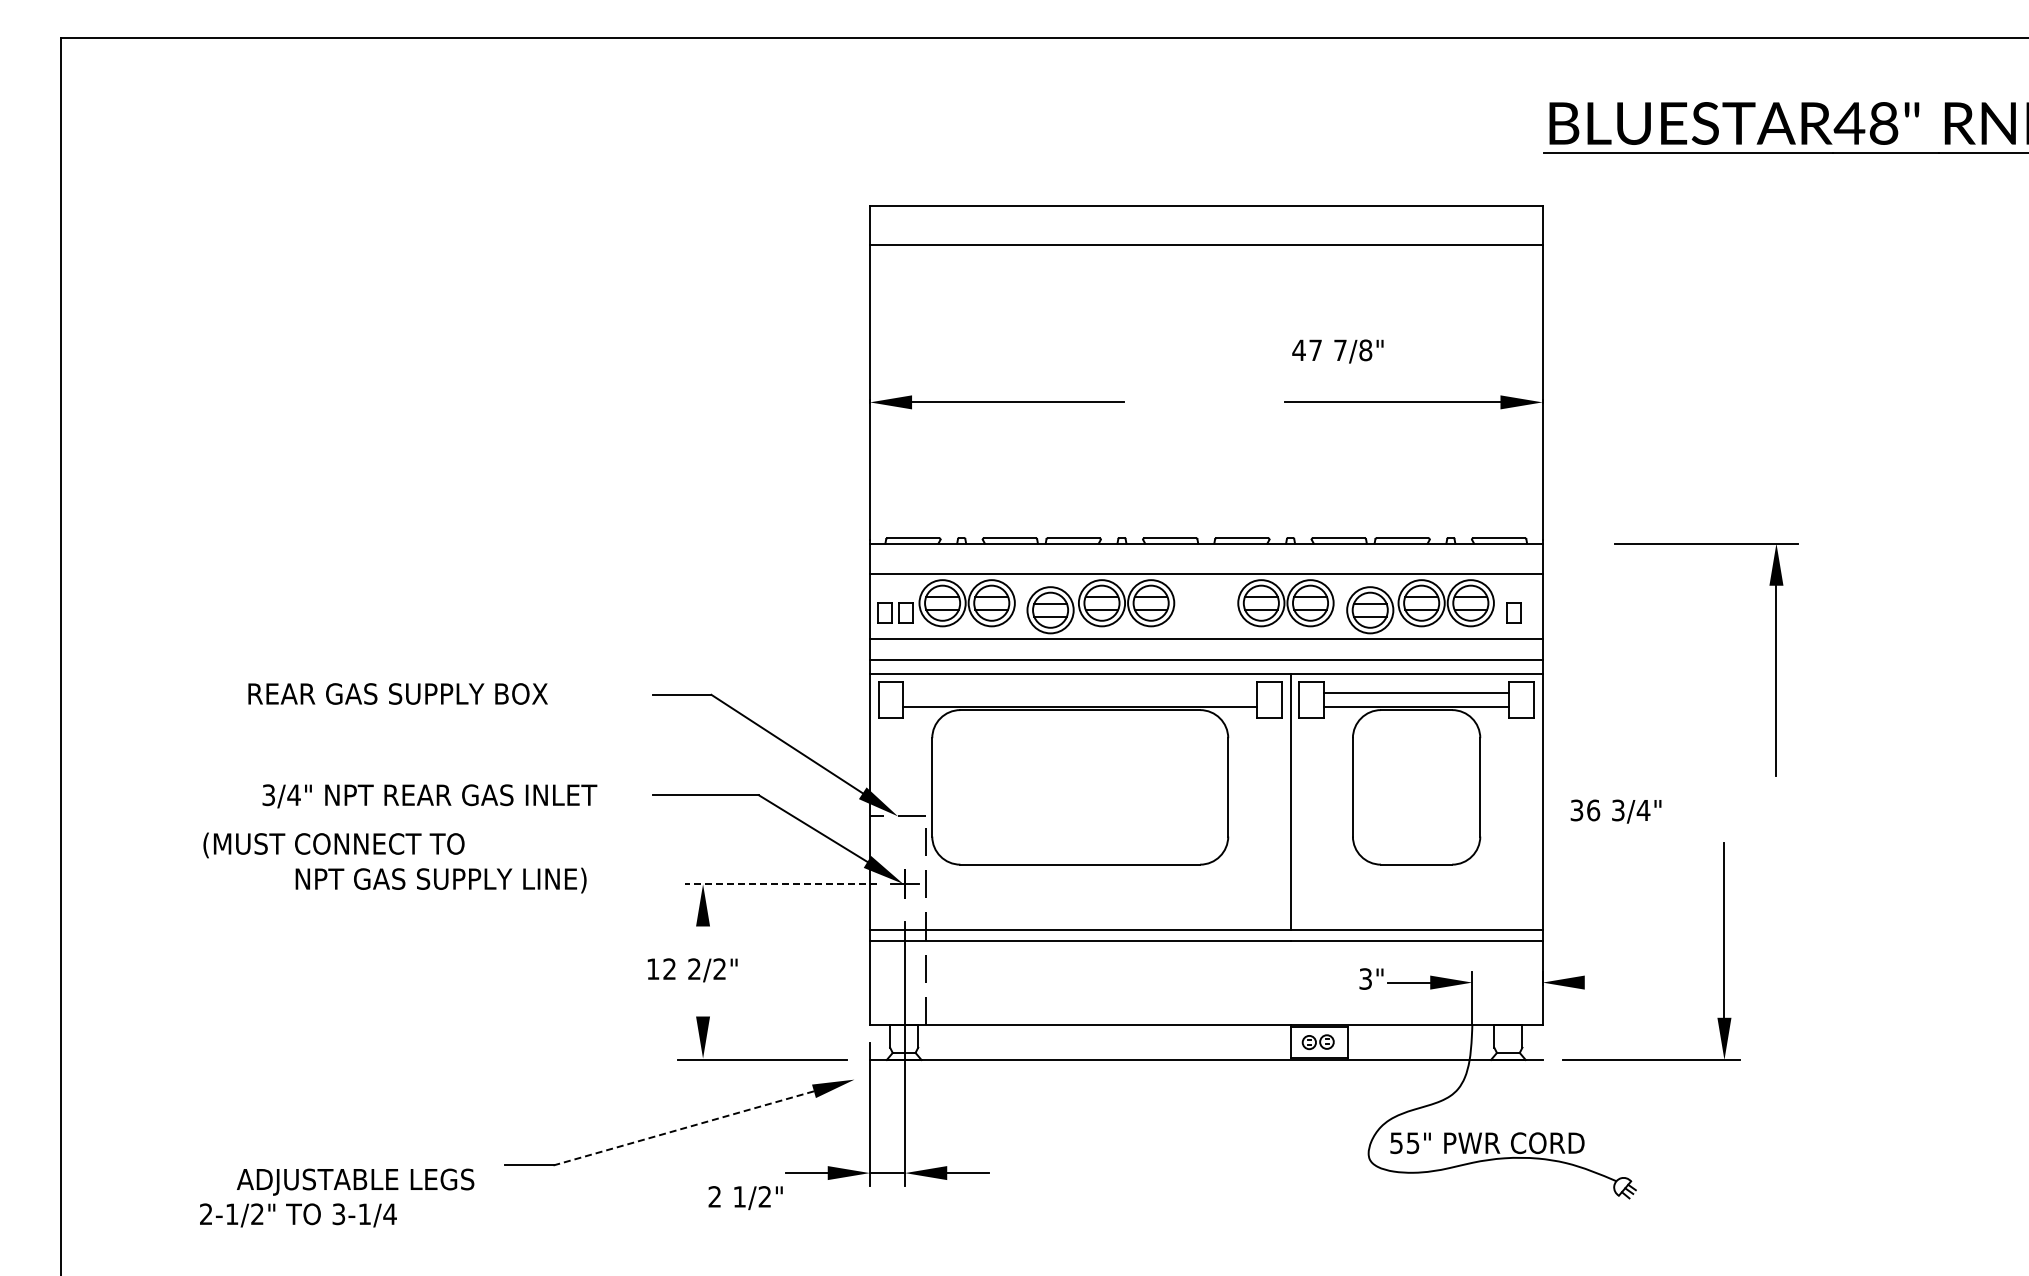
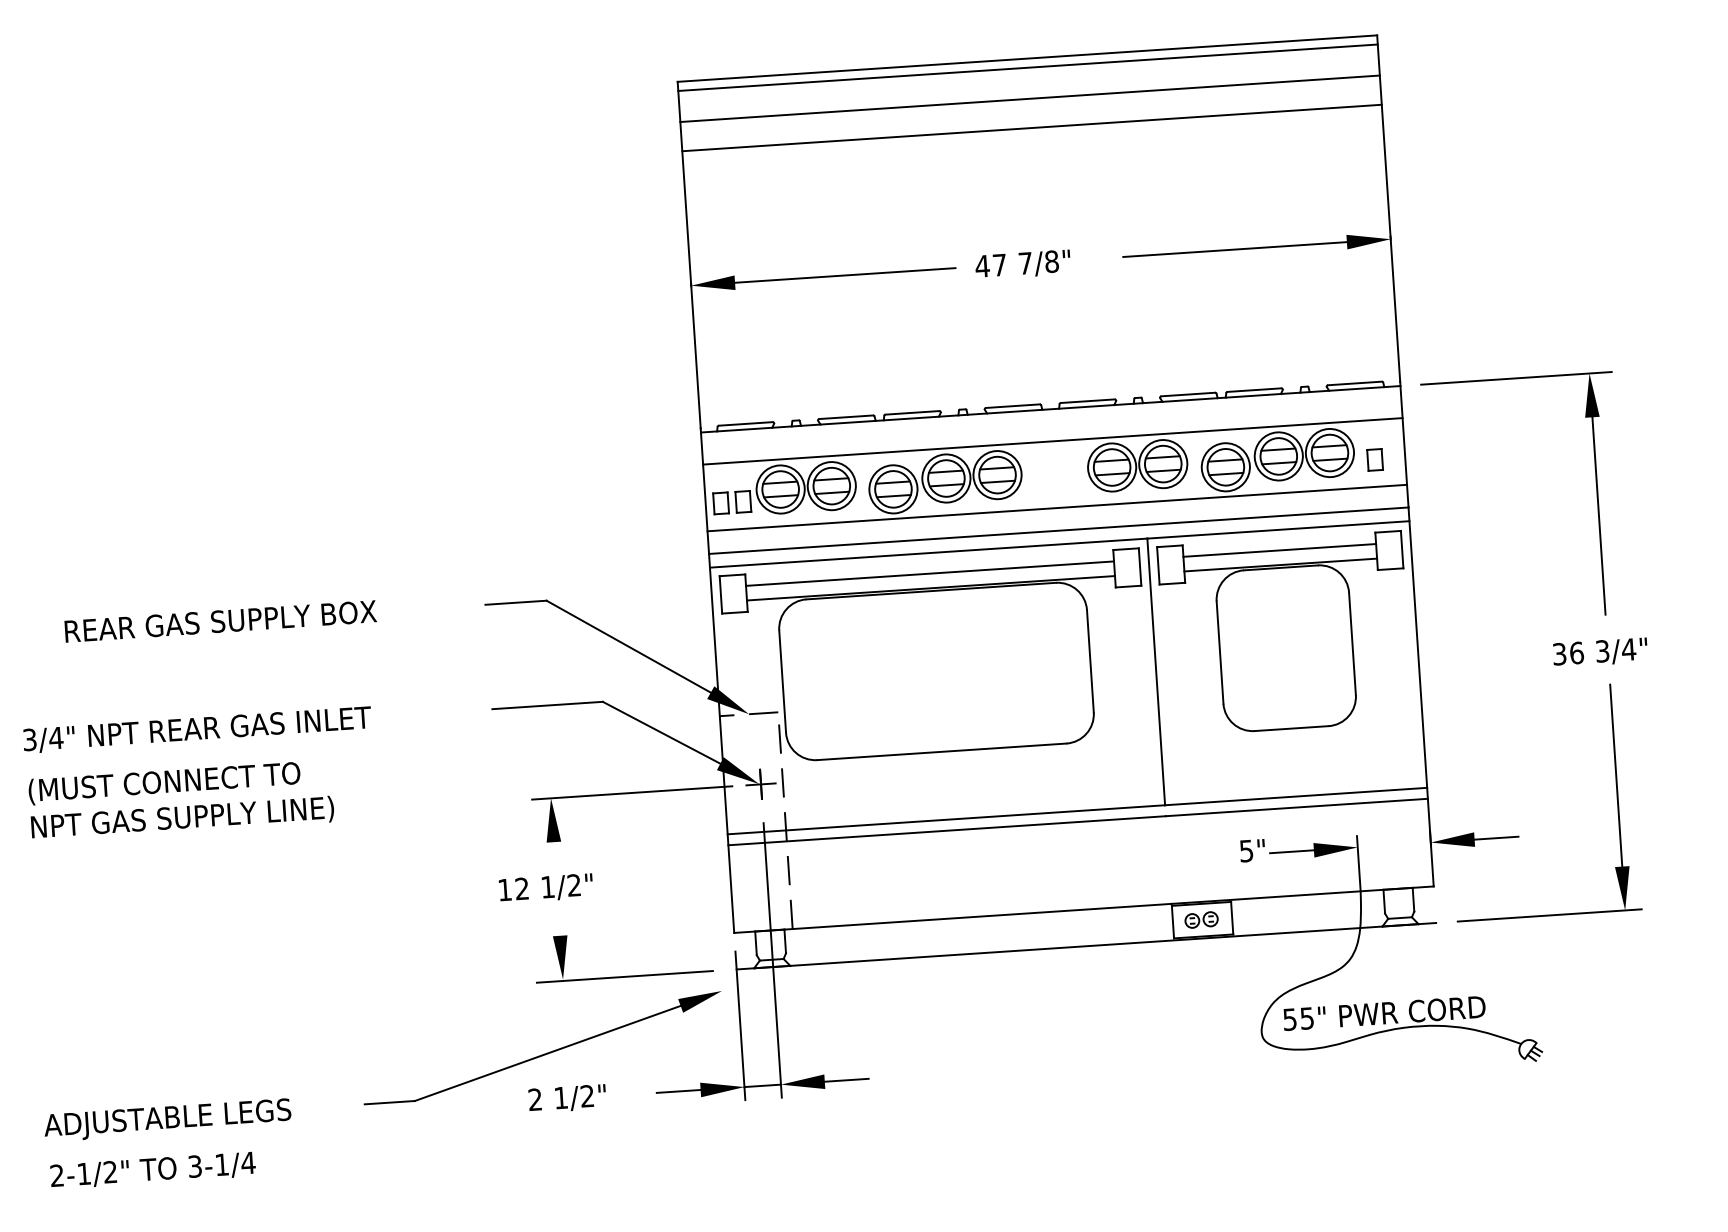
line: (1205, 215) -> (1027, 68), added
line: (1205, 273) -> (1031, 128), added
text: (1337, 351) -> (1022, 264), moved
part: (1775, 659) -> (1596, 494), moved
line: (1080, 693) -> (930, 573), added
text: (429, 796) -> (197, 730), moved
text: (1615, 811) -> (1599, 652), moved
text: (440, 880) -> (182, 818), moved
line: (780, 884) -> (631, 793), dashed -> solid
text: (694, 968) -> (547, 886), 2/2" -> 1/2"
text: (1365, 978) -> (1246, 850), 3" -> 5"
line: (1605, 982) -> (1496, 838), added
line: (683, 1128) -> (547, 1053), dashed -> solid
text: (355, 1181) -> (167, 1119), moved
text: (745, 1198) -> (567, 1099), moved

